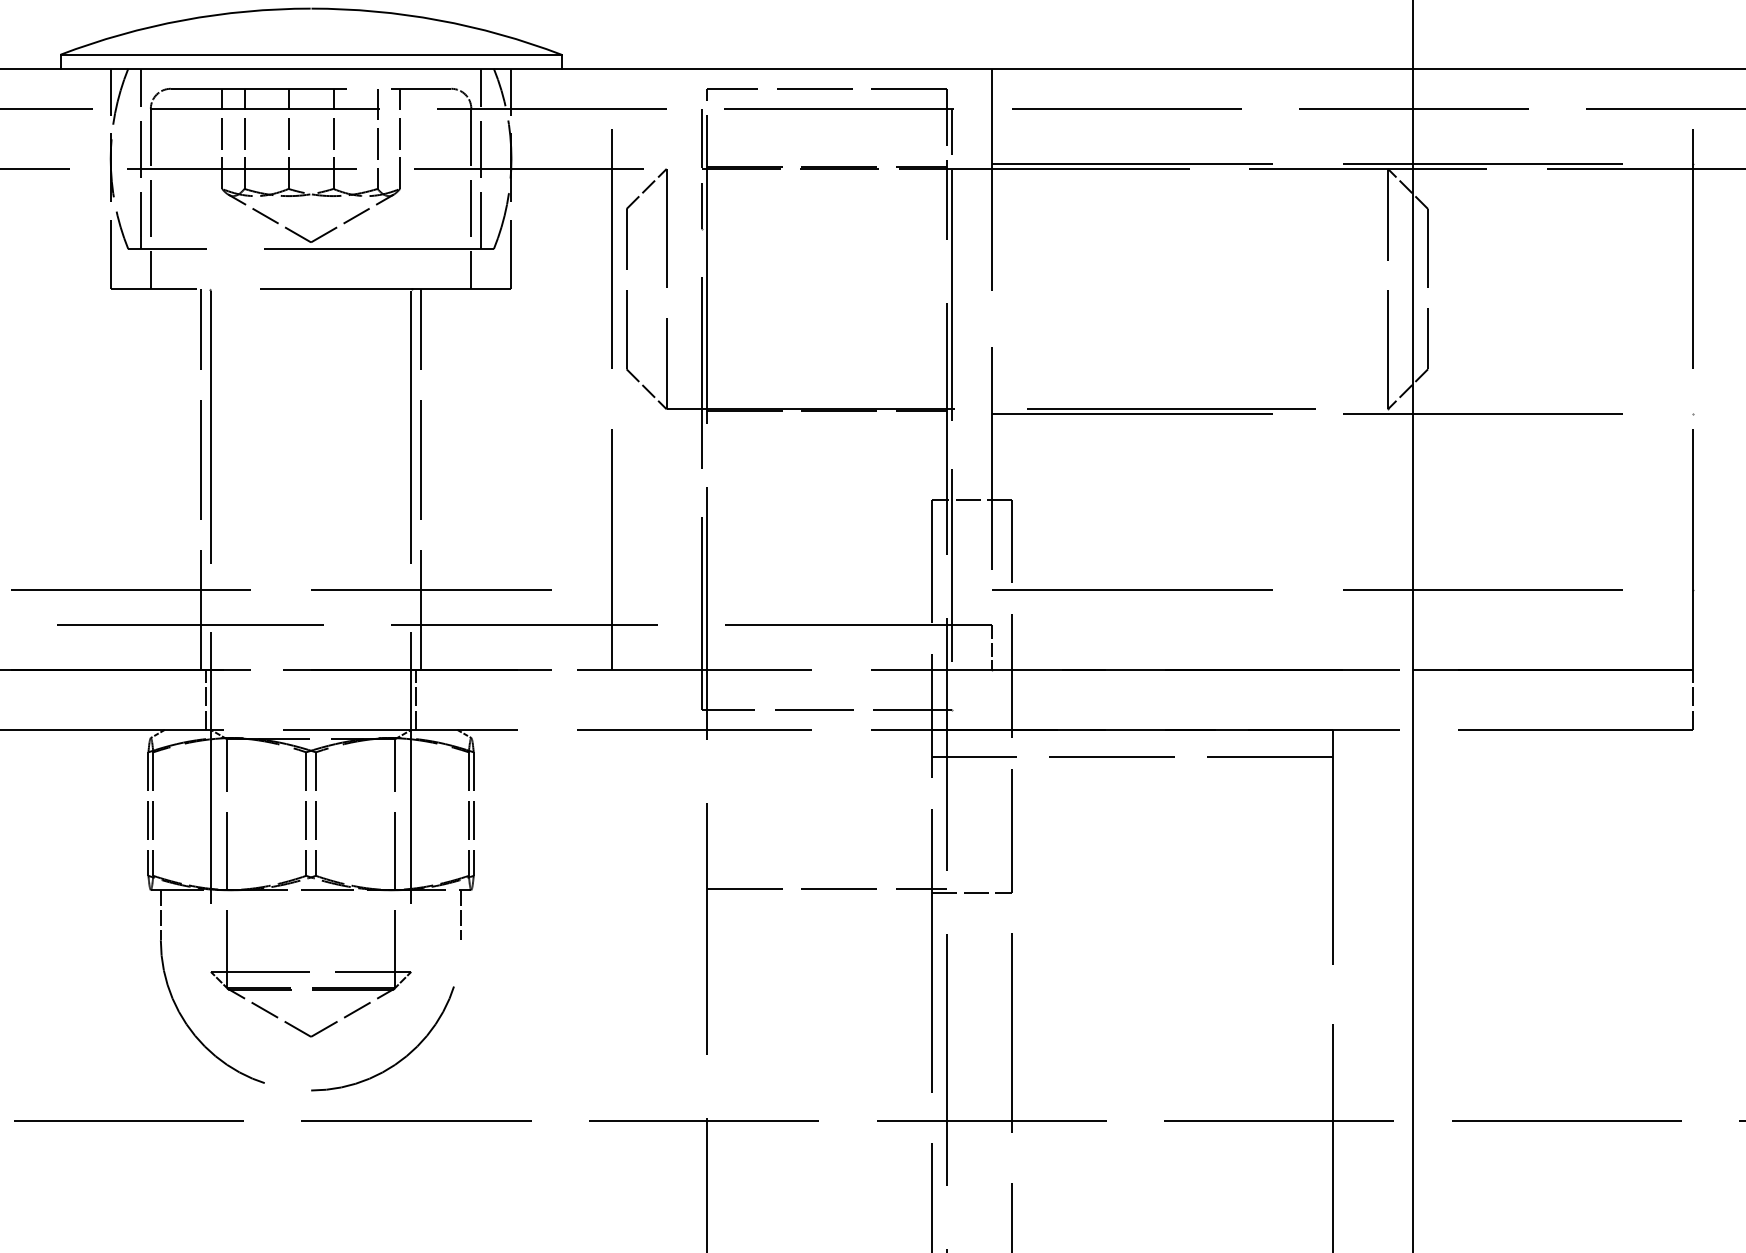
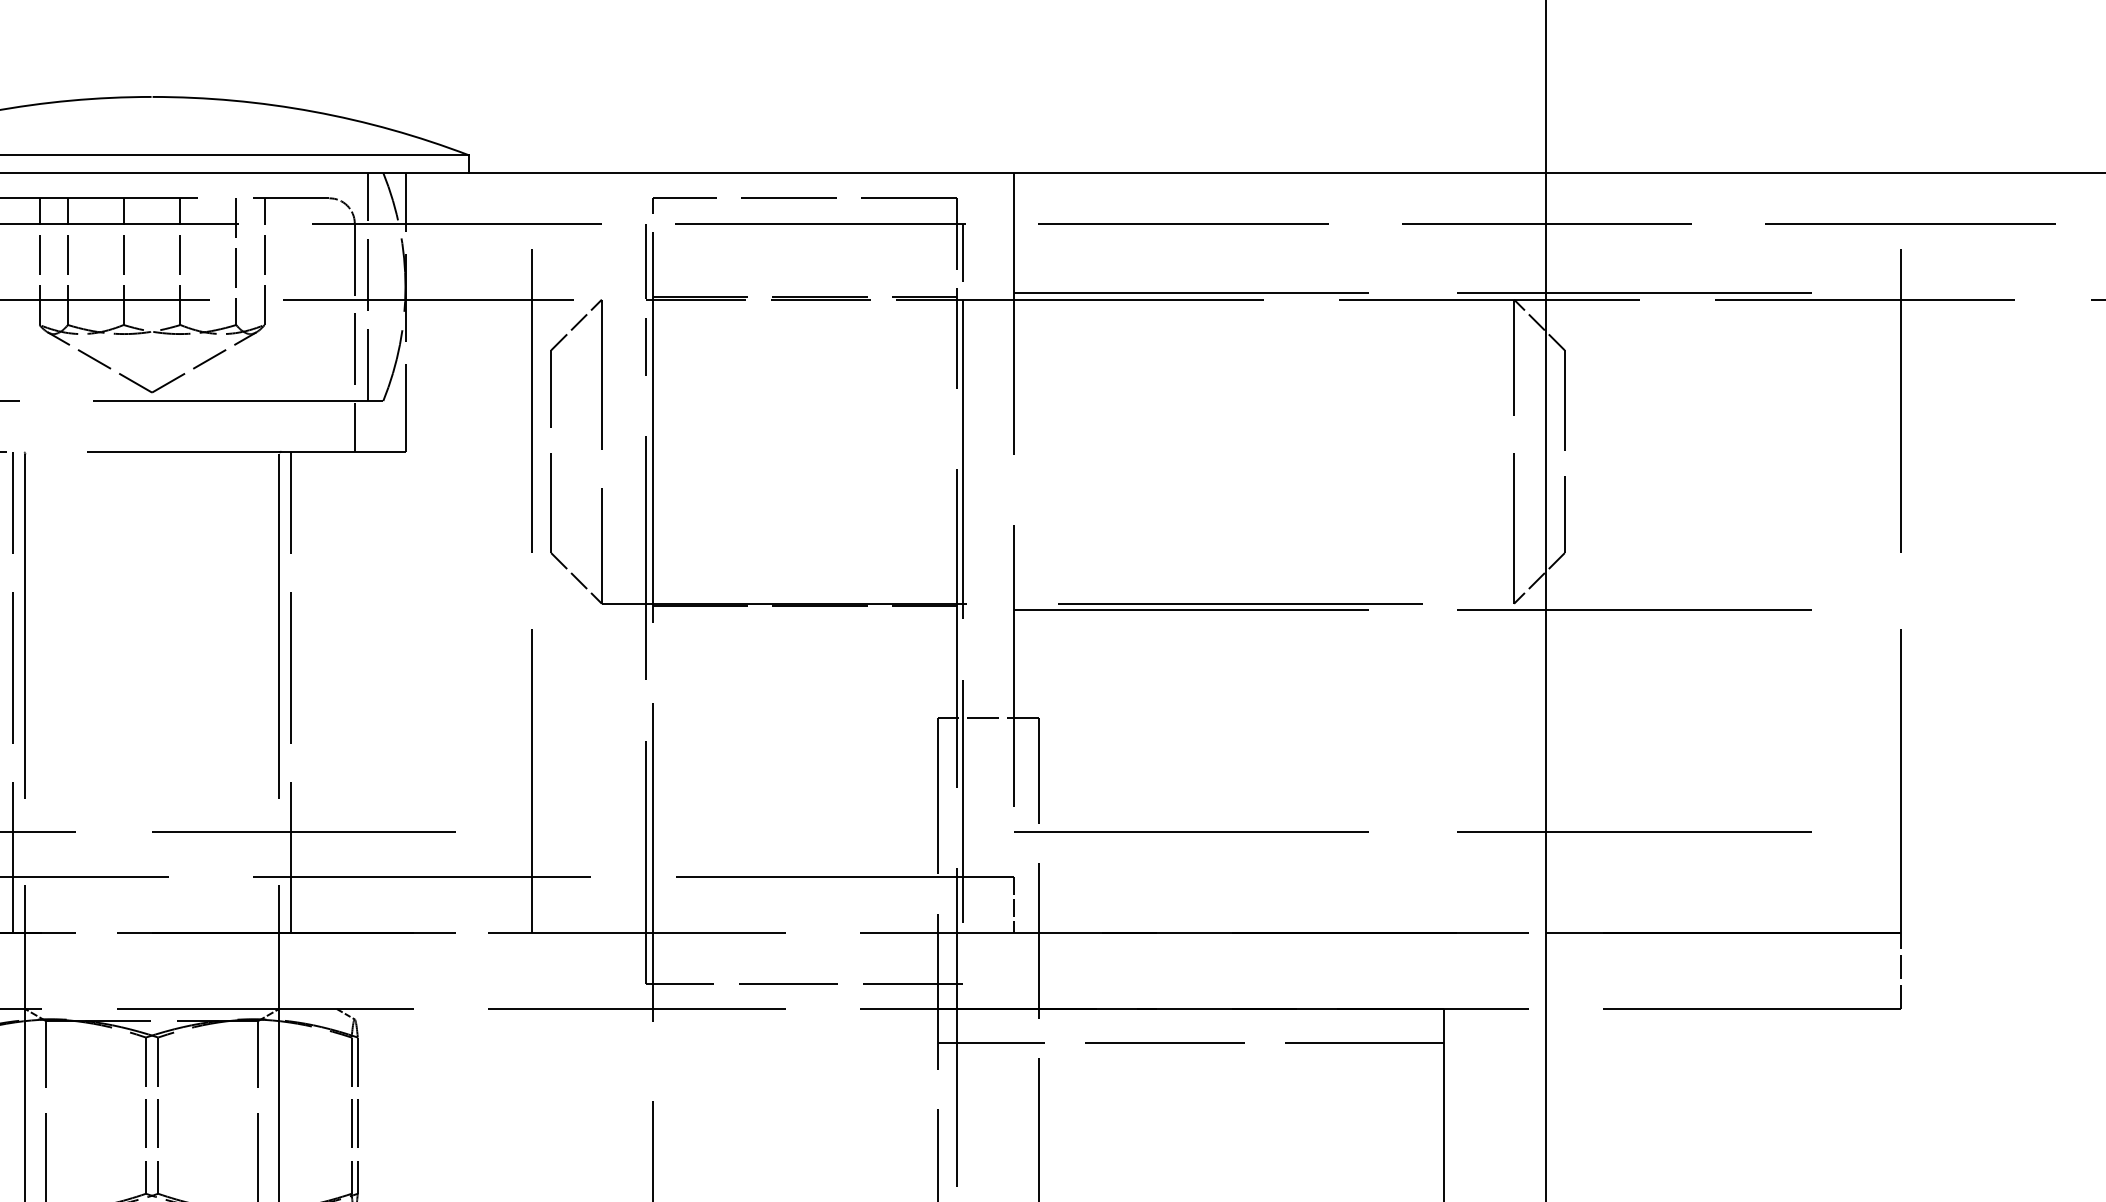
line: (205, 699) -> (18, 970), removed
line: (416, 699) -> (285, 970), removed

